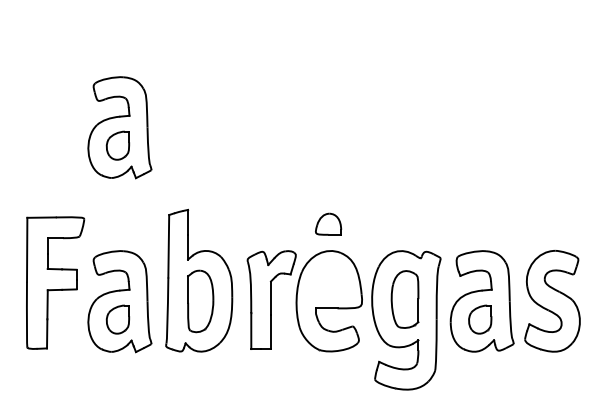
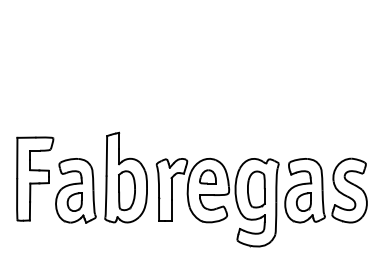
part: (119, 127) -> (75, 80), removed
part: (327, 223) -> (207, 176), moved

